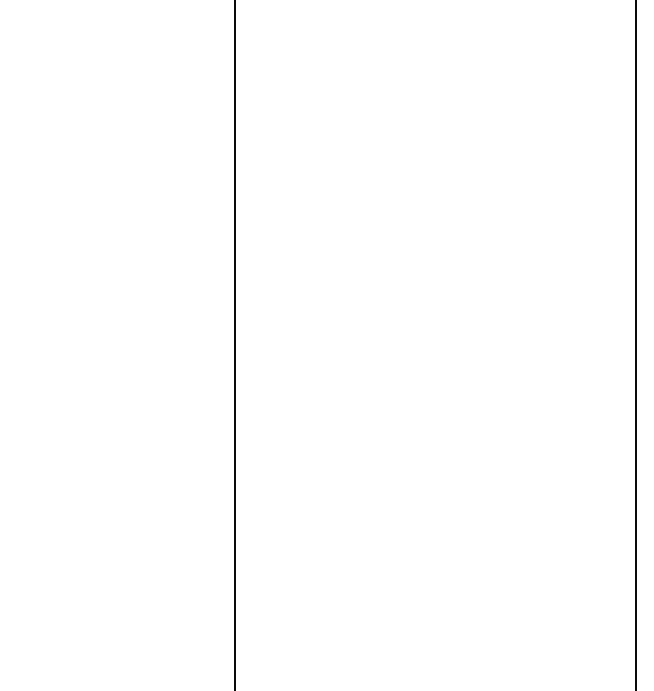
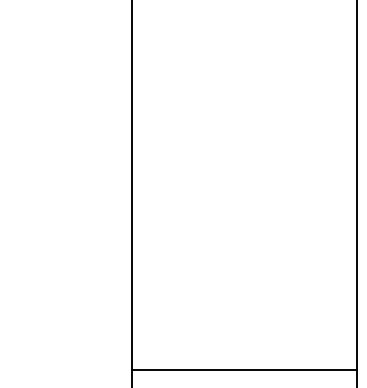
line: (433, 658) -> (243, 369), added

